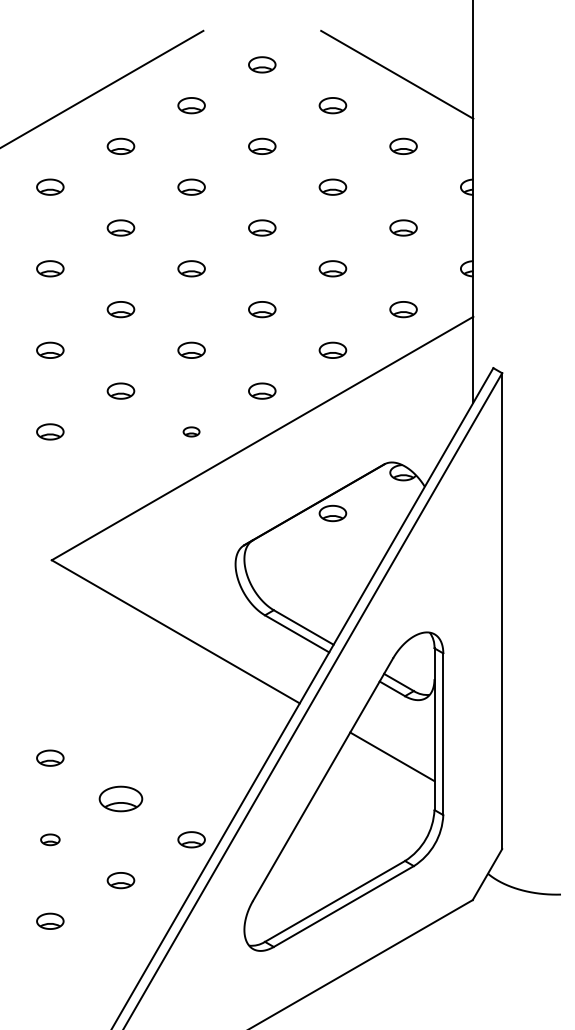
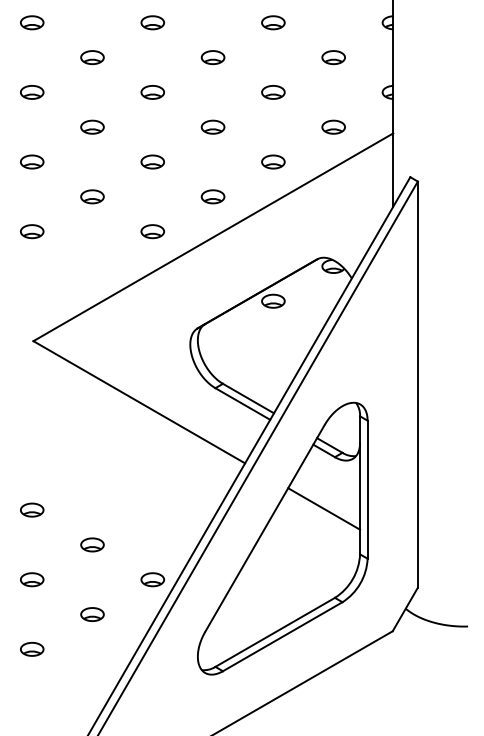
part: (191, 431) -> (152, 231), size x1.67
part: (120, 798) -> (92, 544), size x0.62
part: (50, 839) -> (32, 579), size x1.43

